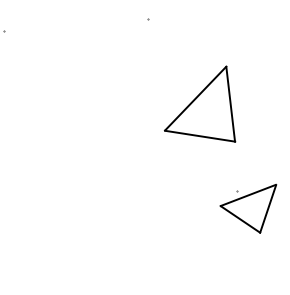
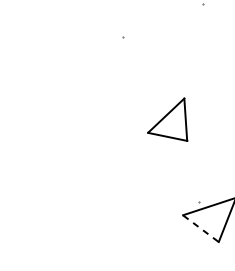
part: (200, 103) -> (168, 118), size x0.6
line: (240, 219) -> (200, 228), solid -> dashed

